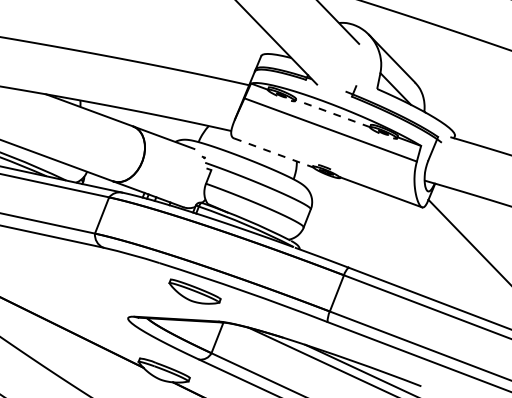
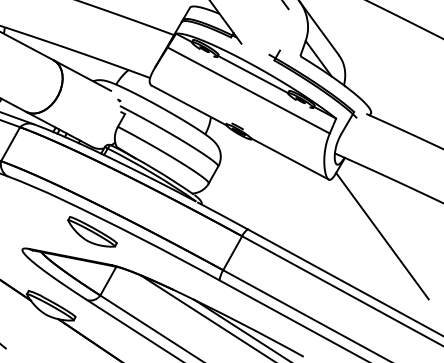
line: (332, 113) -> (252, 74), dashed -> solid
line: (274, 153) -> (189, 106), dashed -> solid

